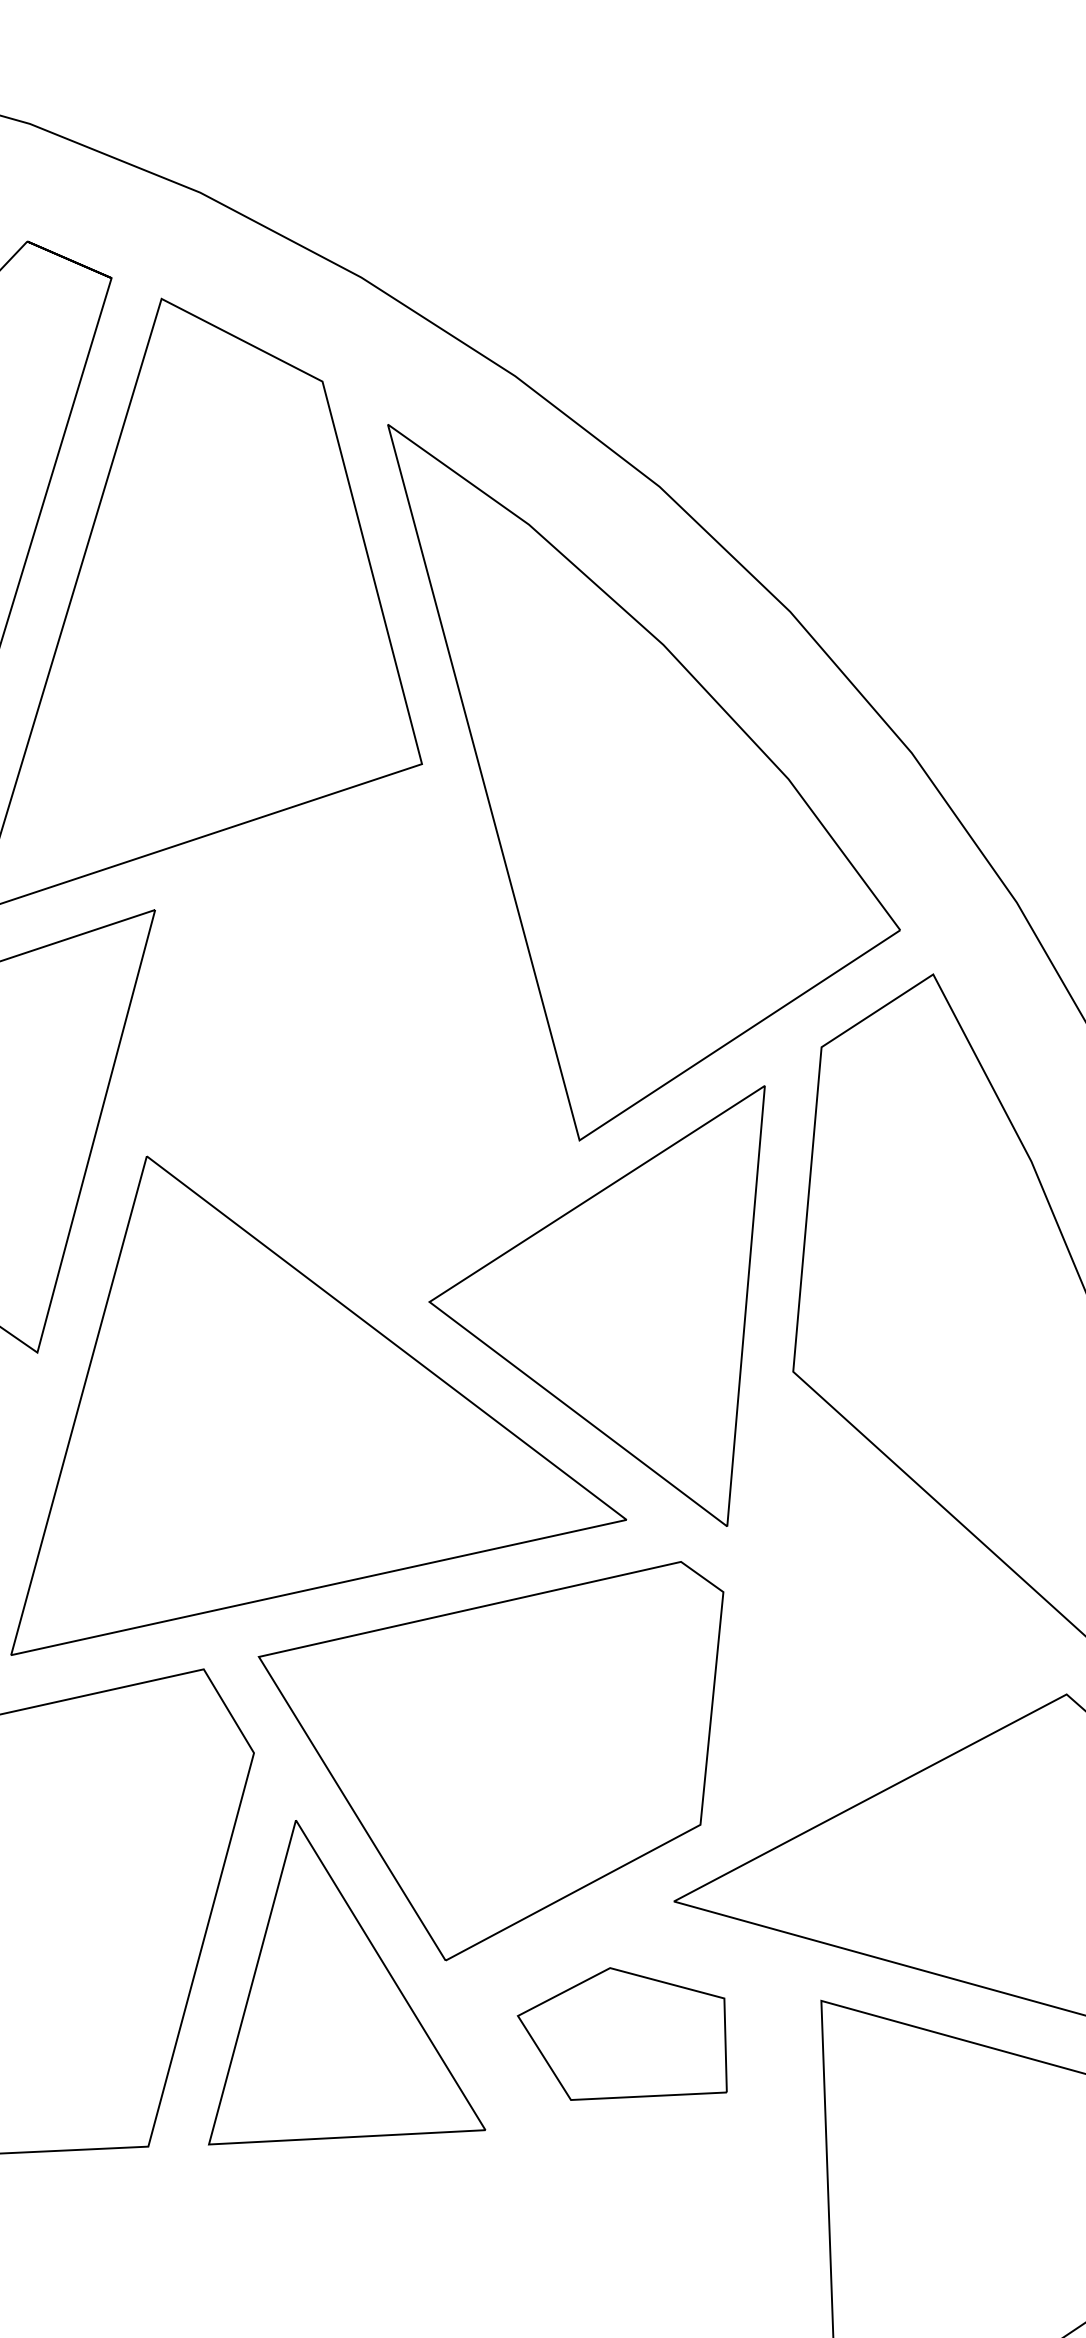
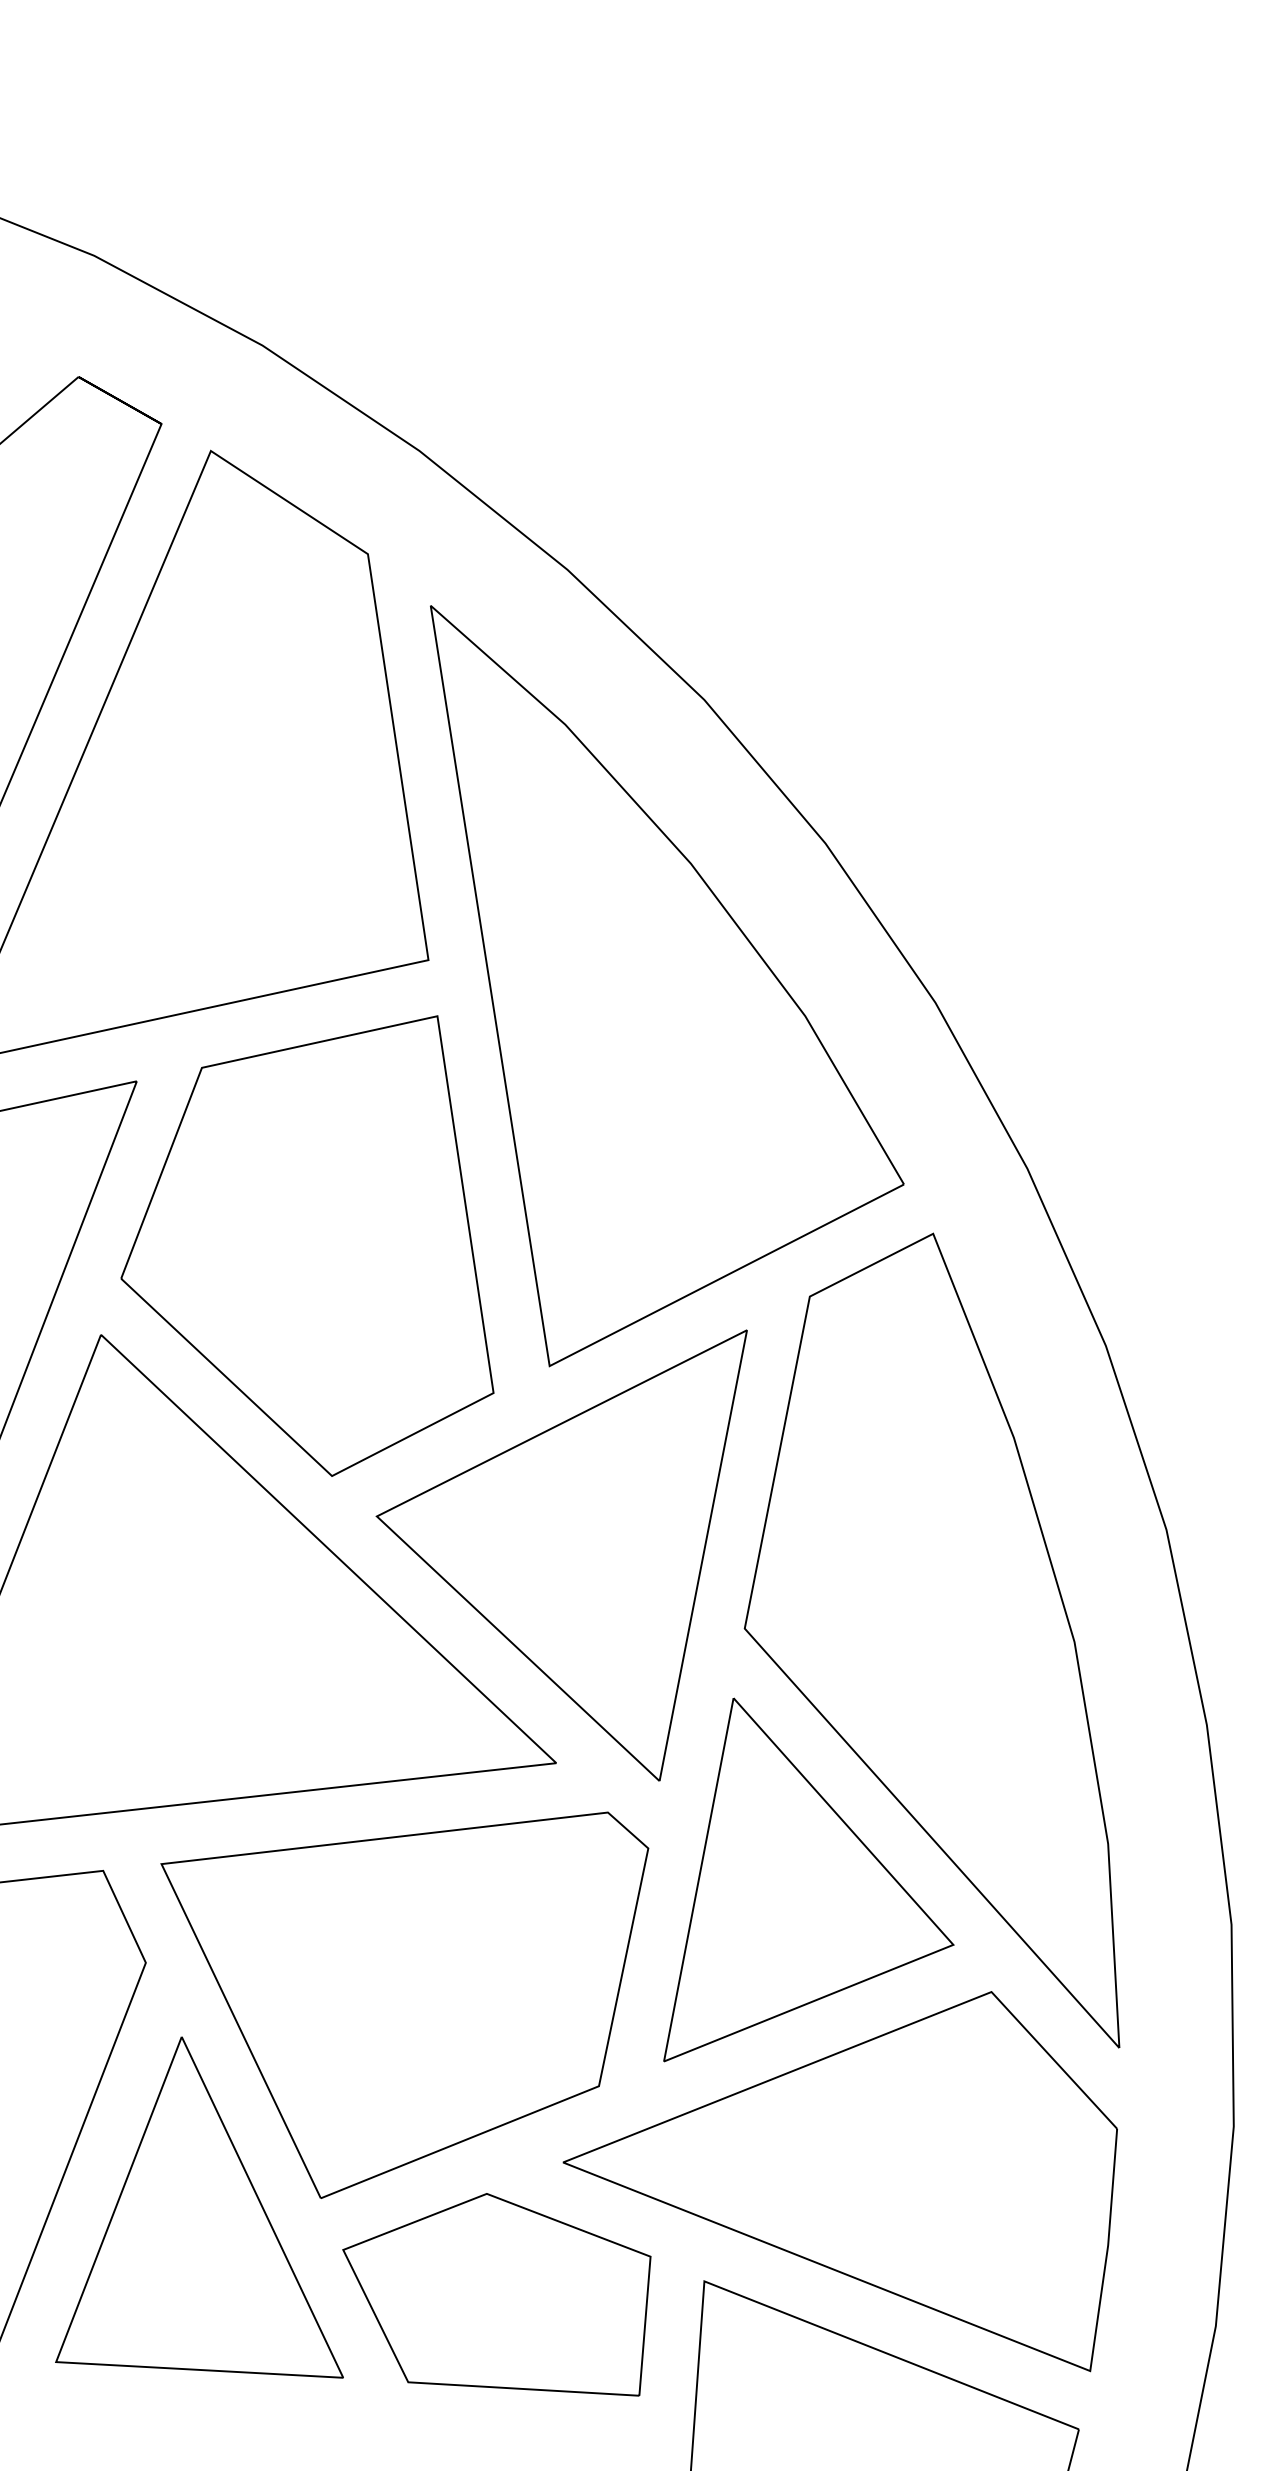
part: (335, 1049) -> (307, 1245), added
part: (879, 1605) -> (808, 1879), added
part: (623, 2034) -> (496, 2294), size x1.43

